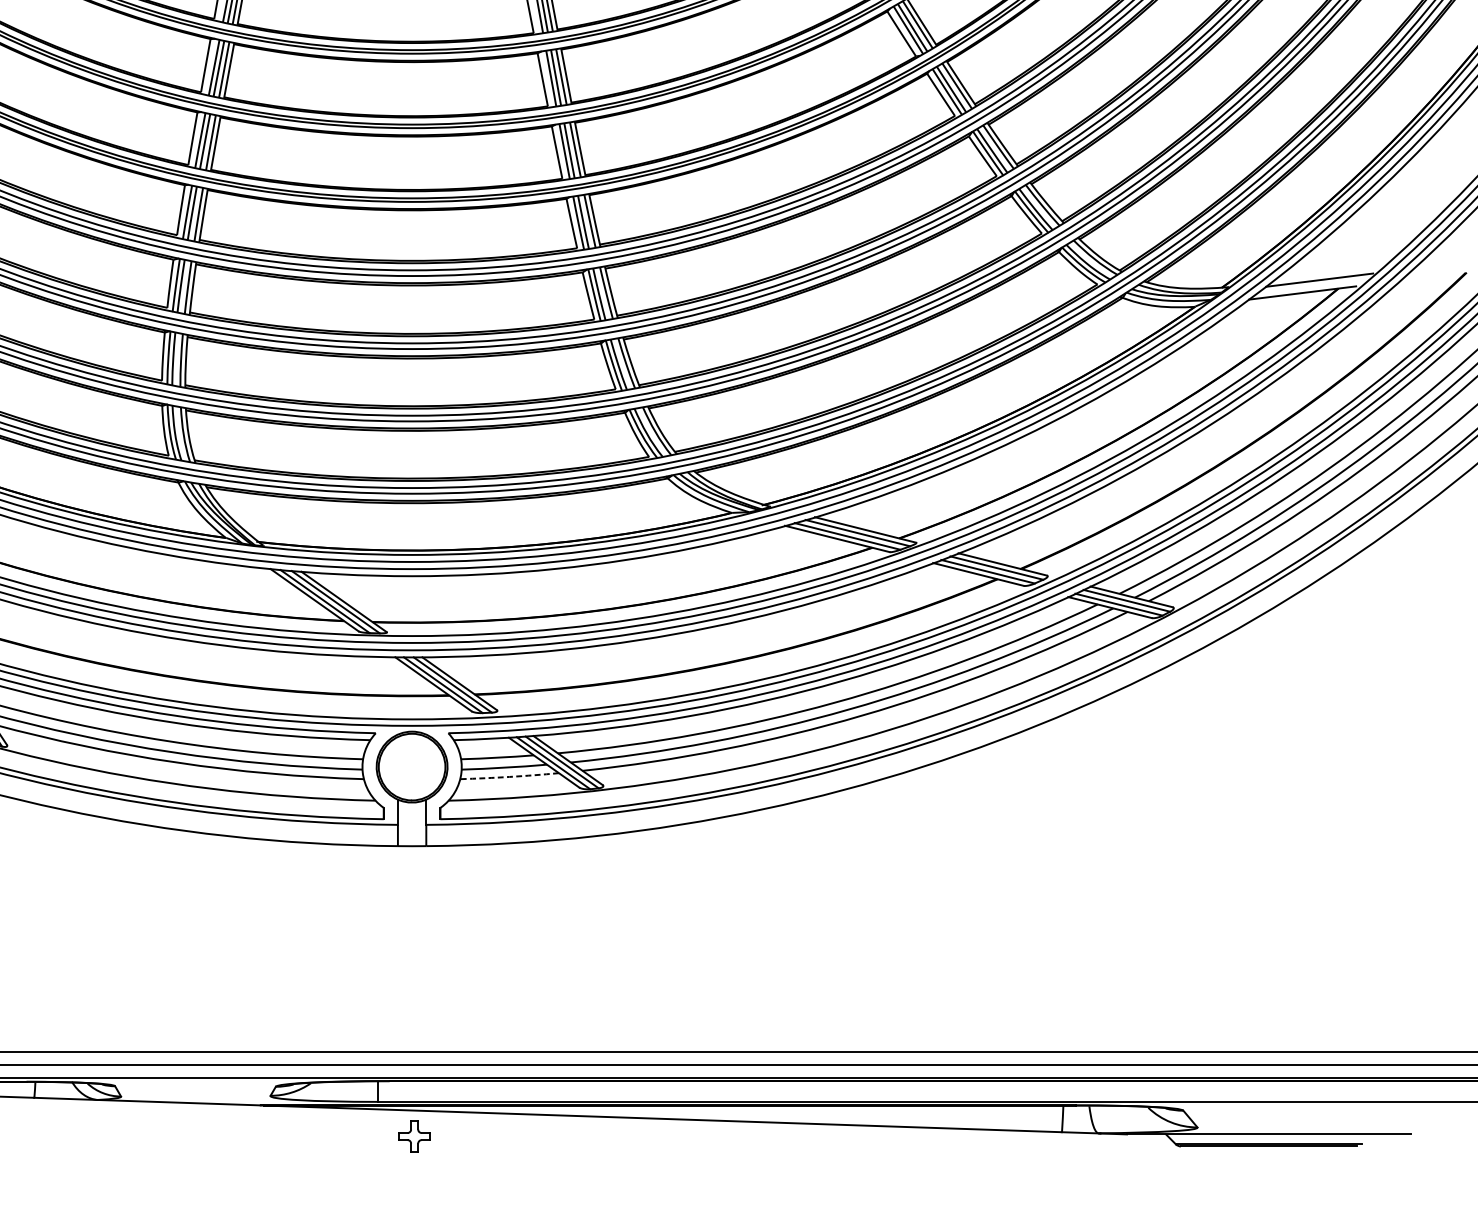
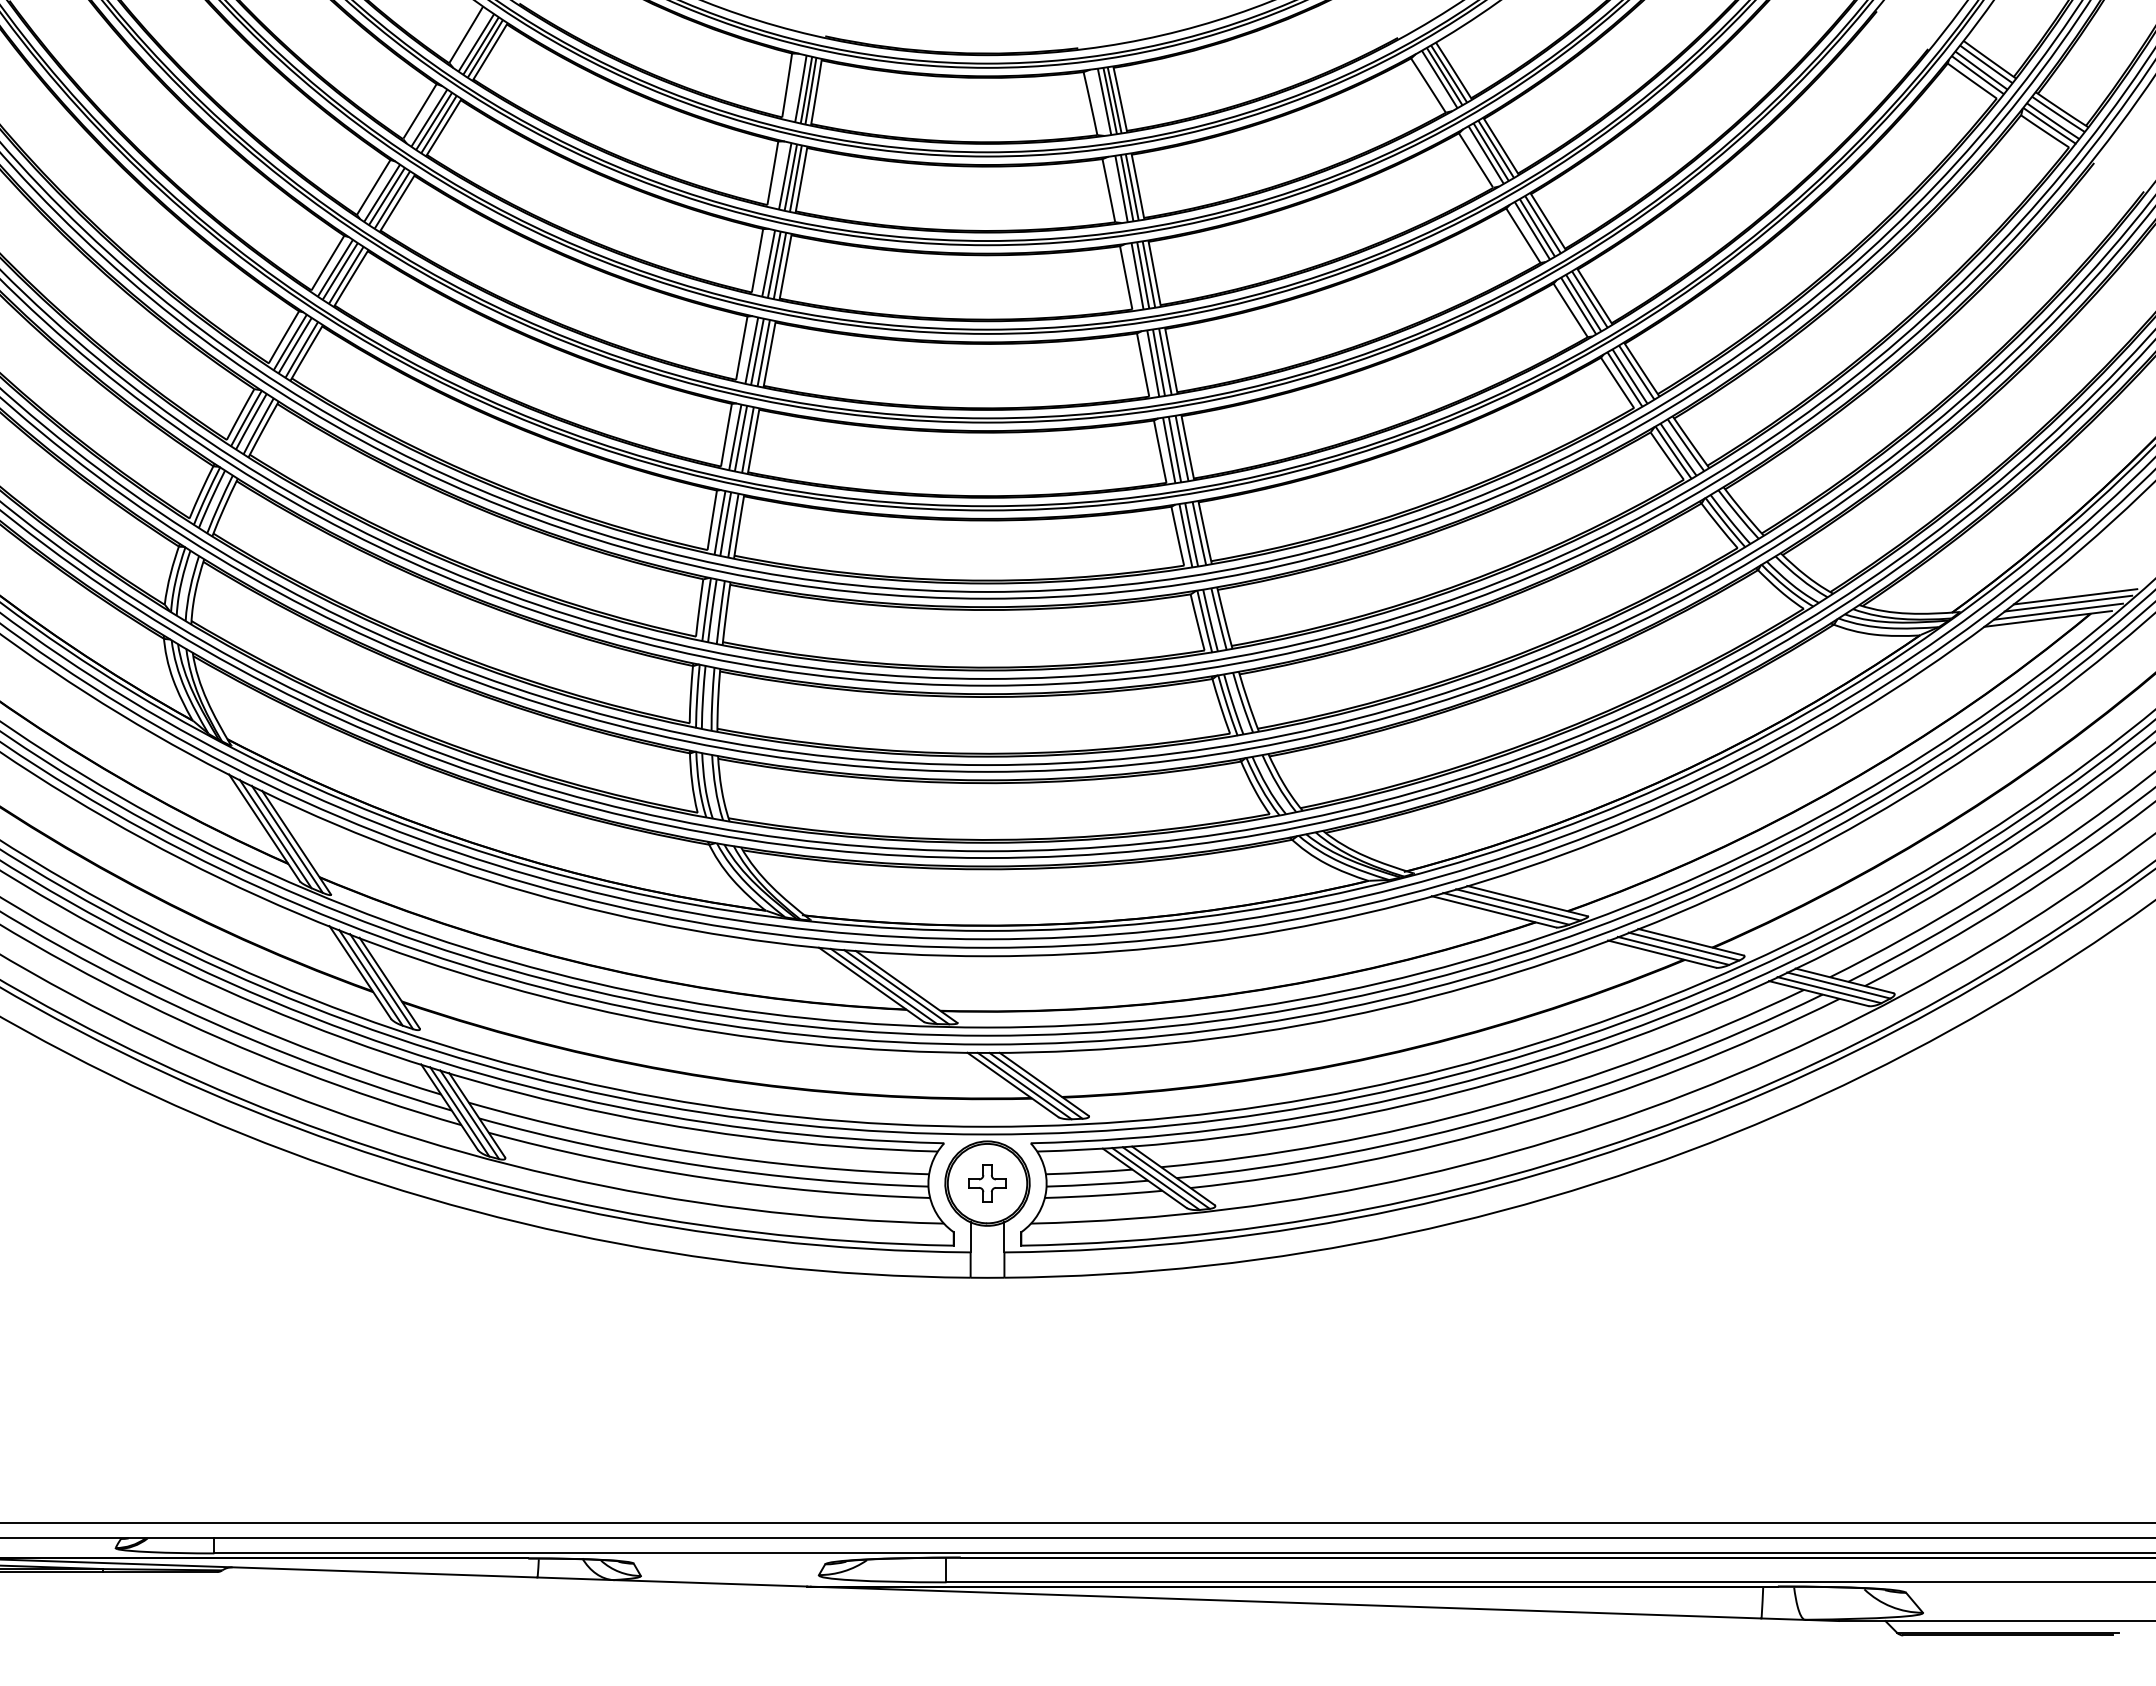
line: (1325, 274) -> (2075, 596), added
line: (1310, 286) -> (2057, 611), added
arc: (509, 777) -> (1103, 1195), dashed -> solid
part: (414, 1136) -> (987, 1183), moved

